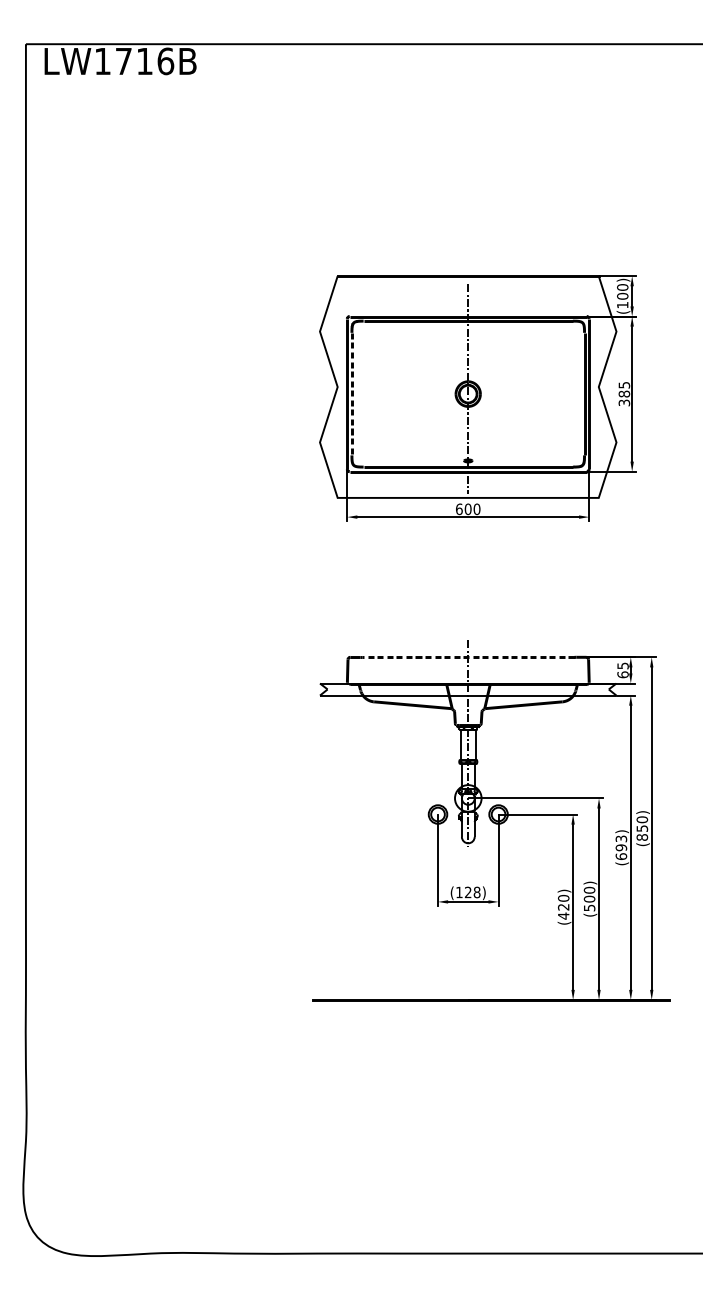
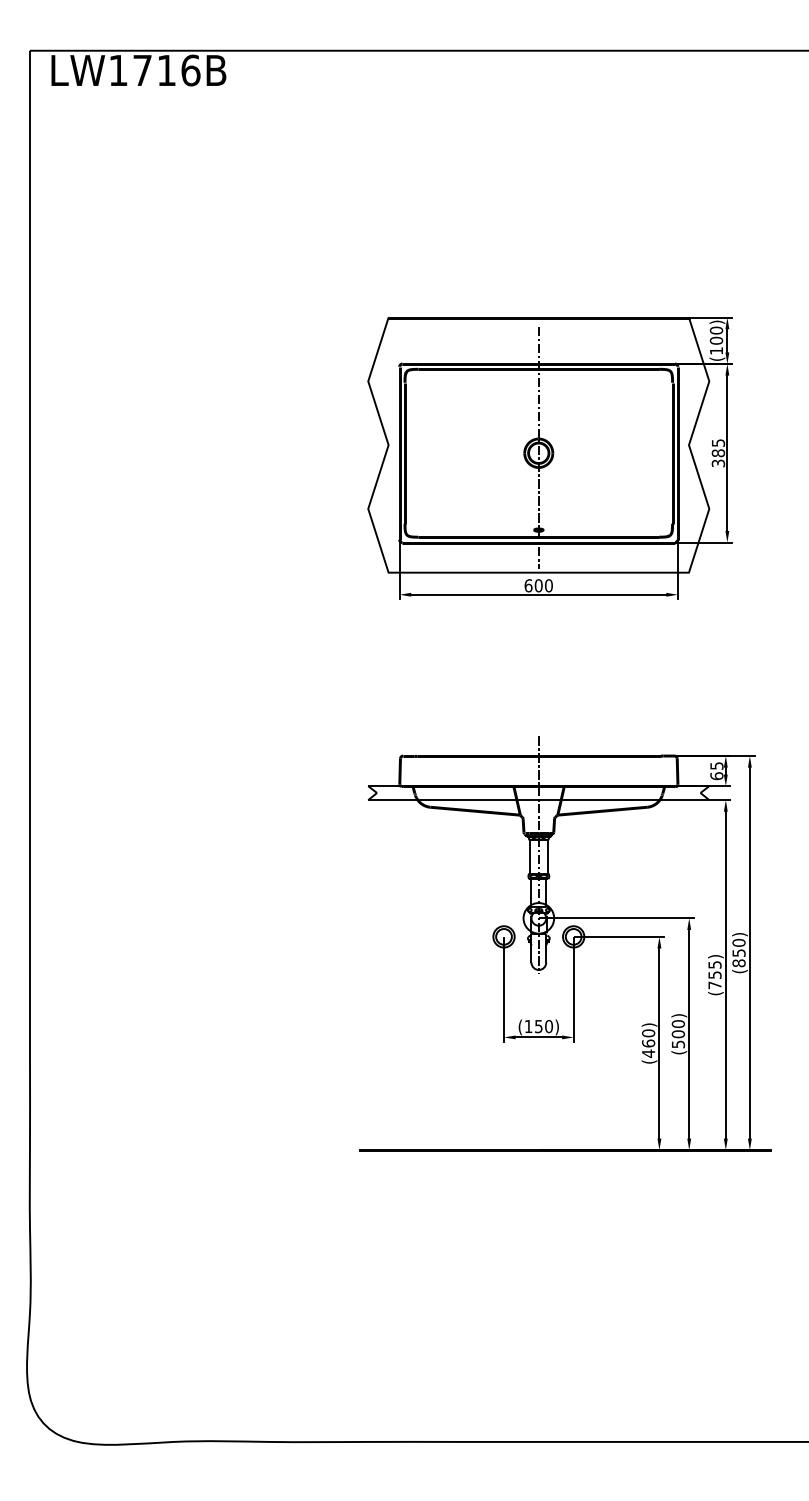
line: (352, 394) -> (405, 453), dashed -> solid
line: (467, 657) -> (538, 756), dashed -> solid
text: (620, 848) -> (714, 975), (693) -> (755)
text: (472, 892) -> (543, 1026), (128) -> (150)
text: (563, 907) -> (648, 1043), (420) -> (460)

